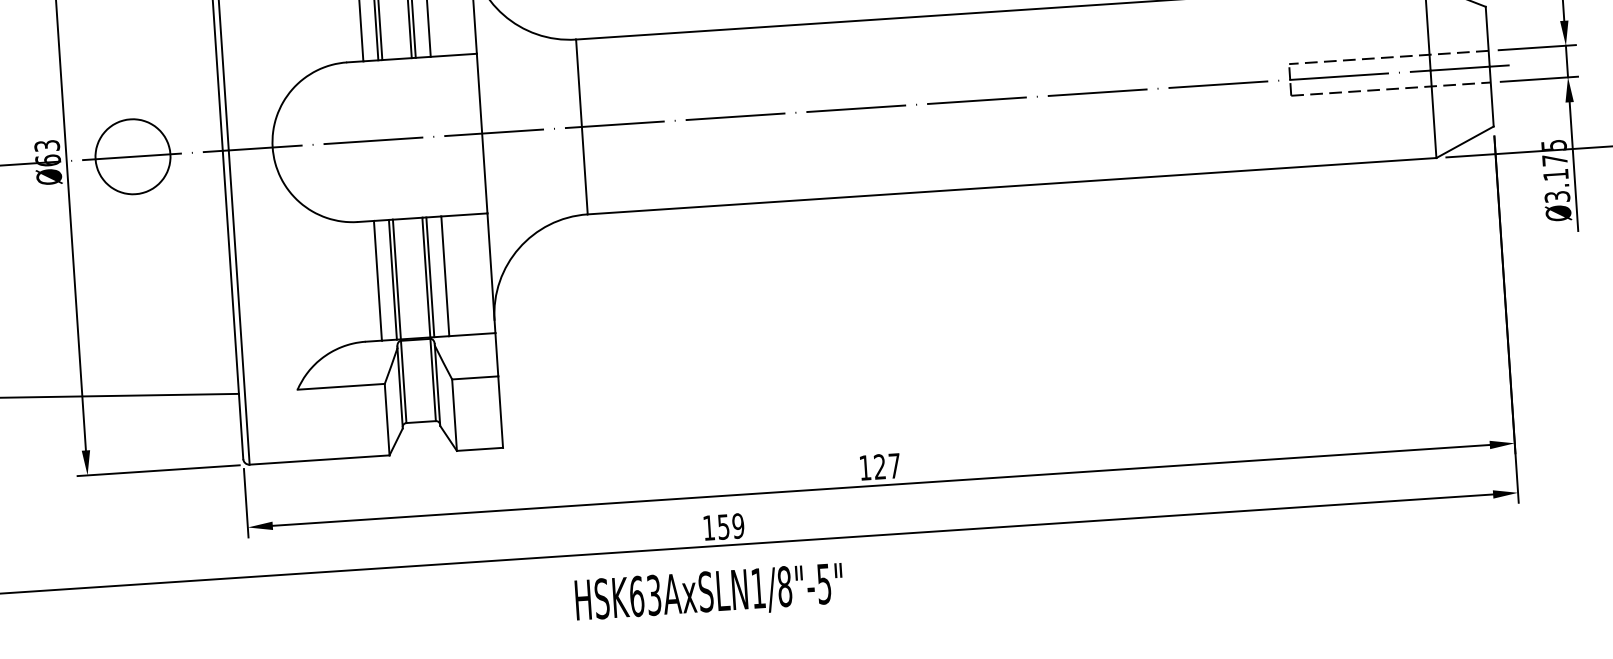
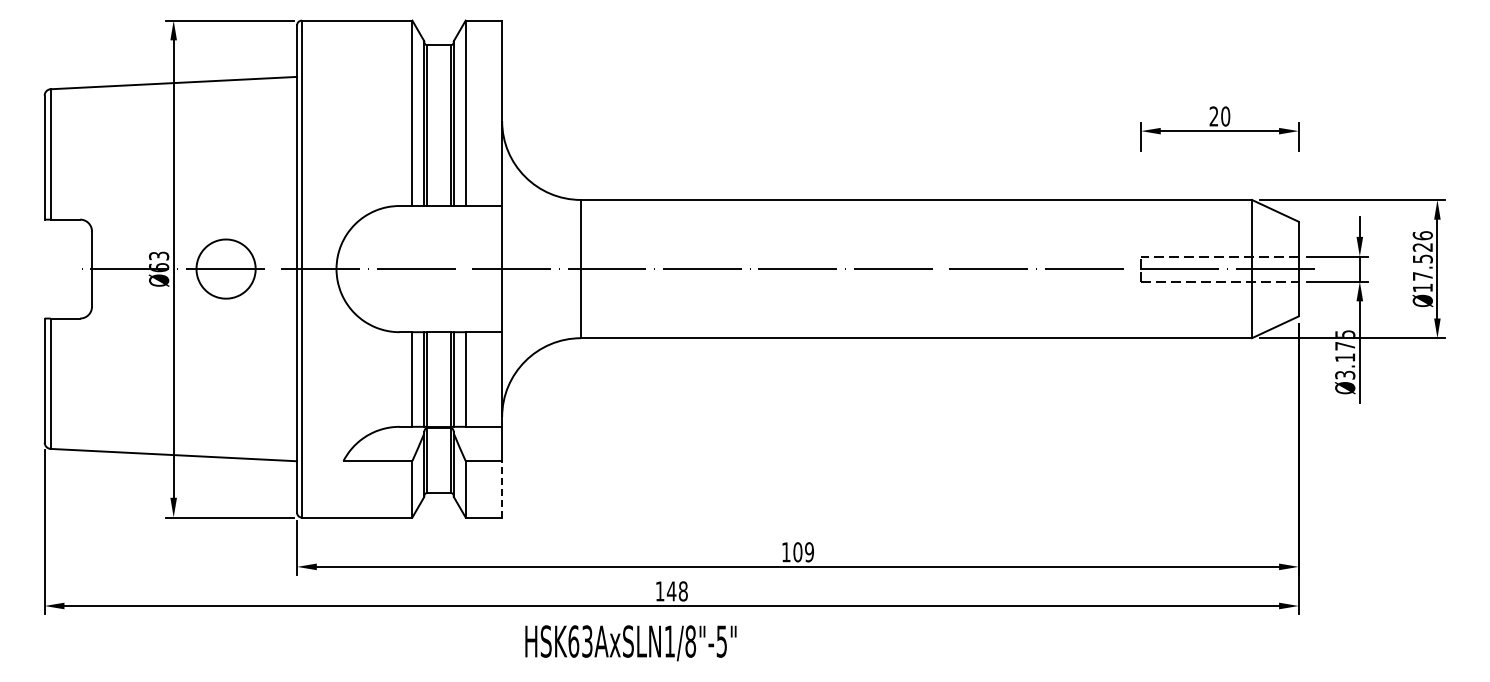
line: (501, 411) -> (502, 488), solid -> dashed
text: (887, 466) -> (803, 552), 127 -> 109
text: (729, 526) -> (676, 591), 159 -> 148
text: (708, 594) -> (630, 643), moved

